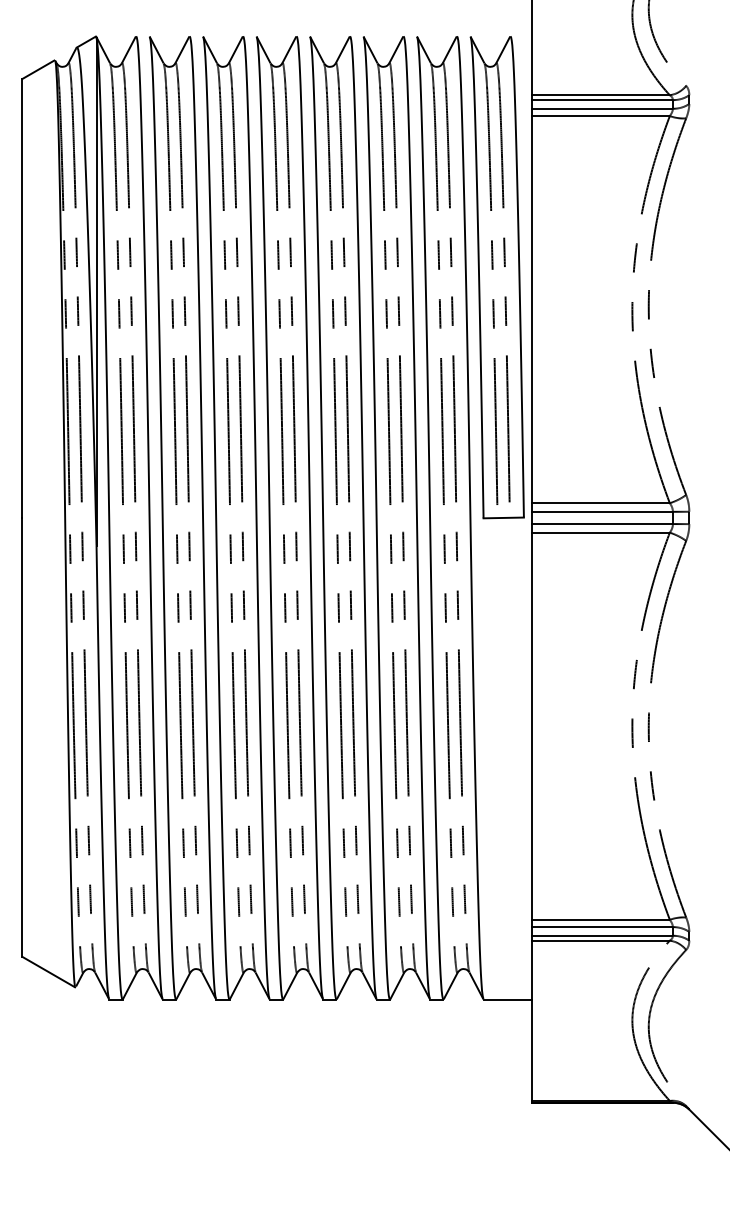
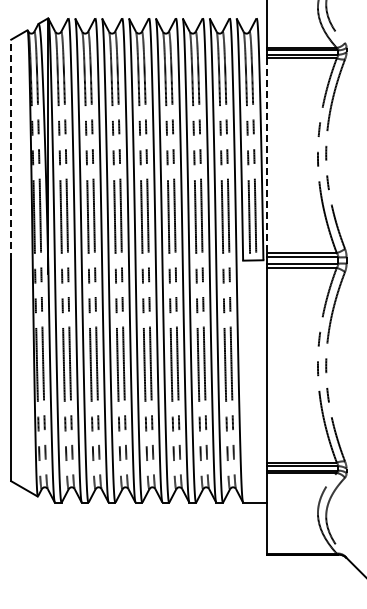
line: (22, 297) -> (11, 149), solid -> dashed
line: (532, 311) -> (267, 156), solid -> dashed

